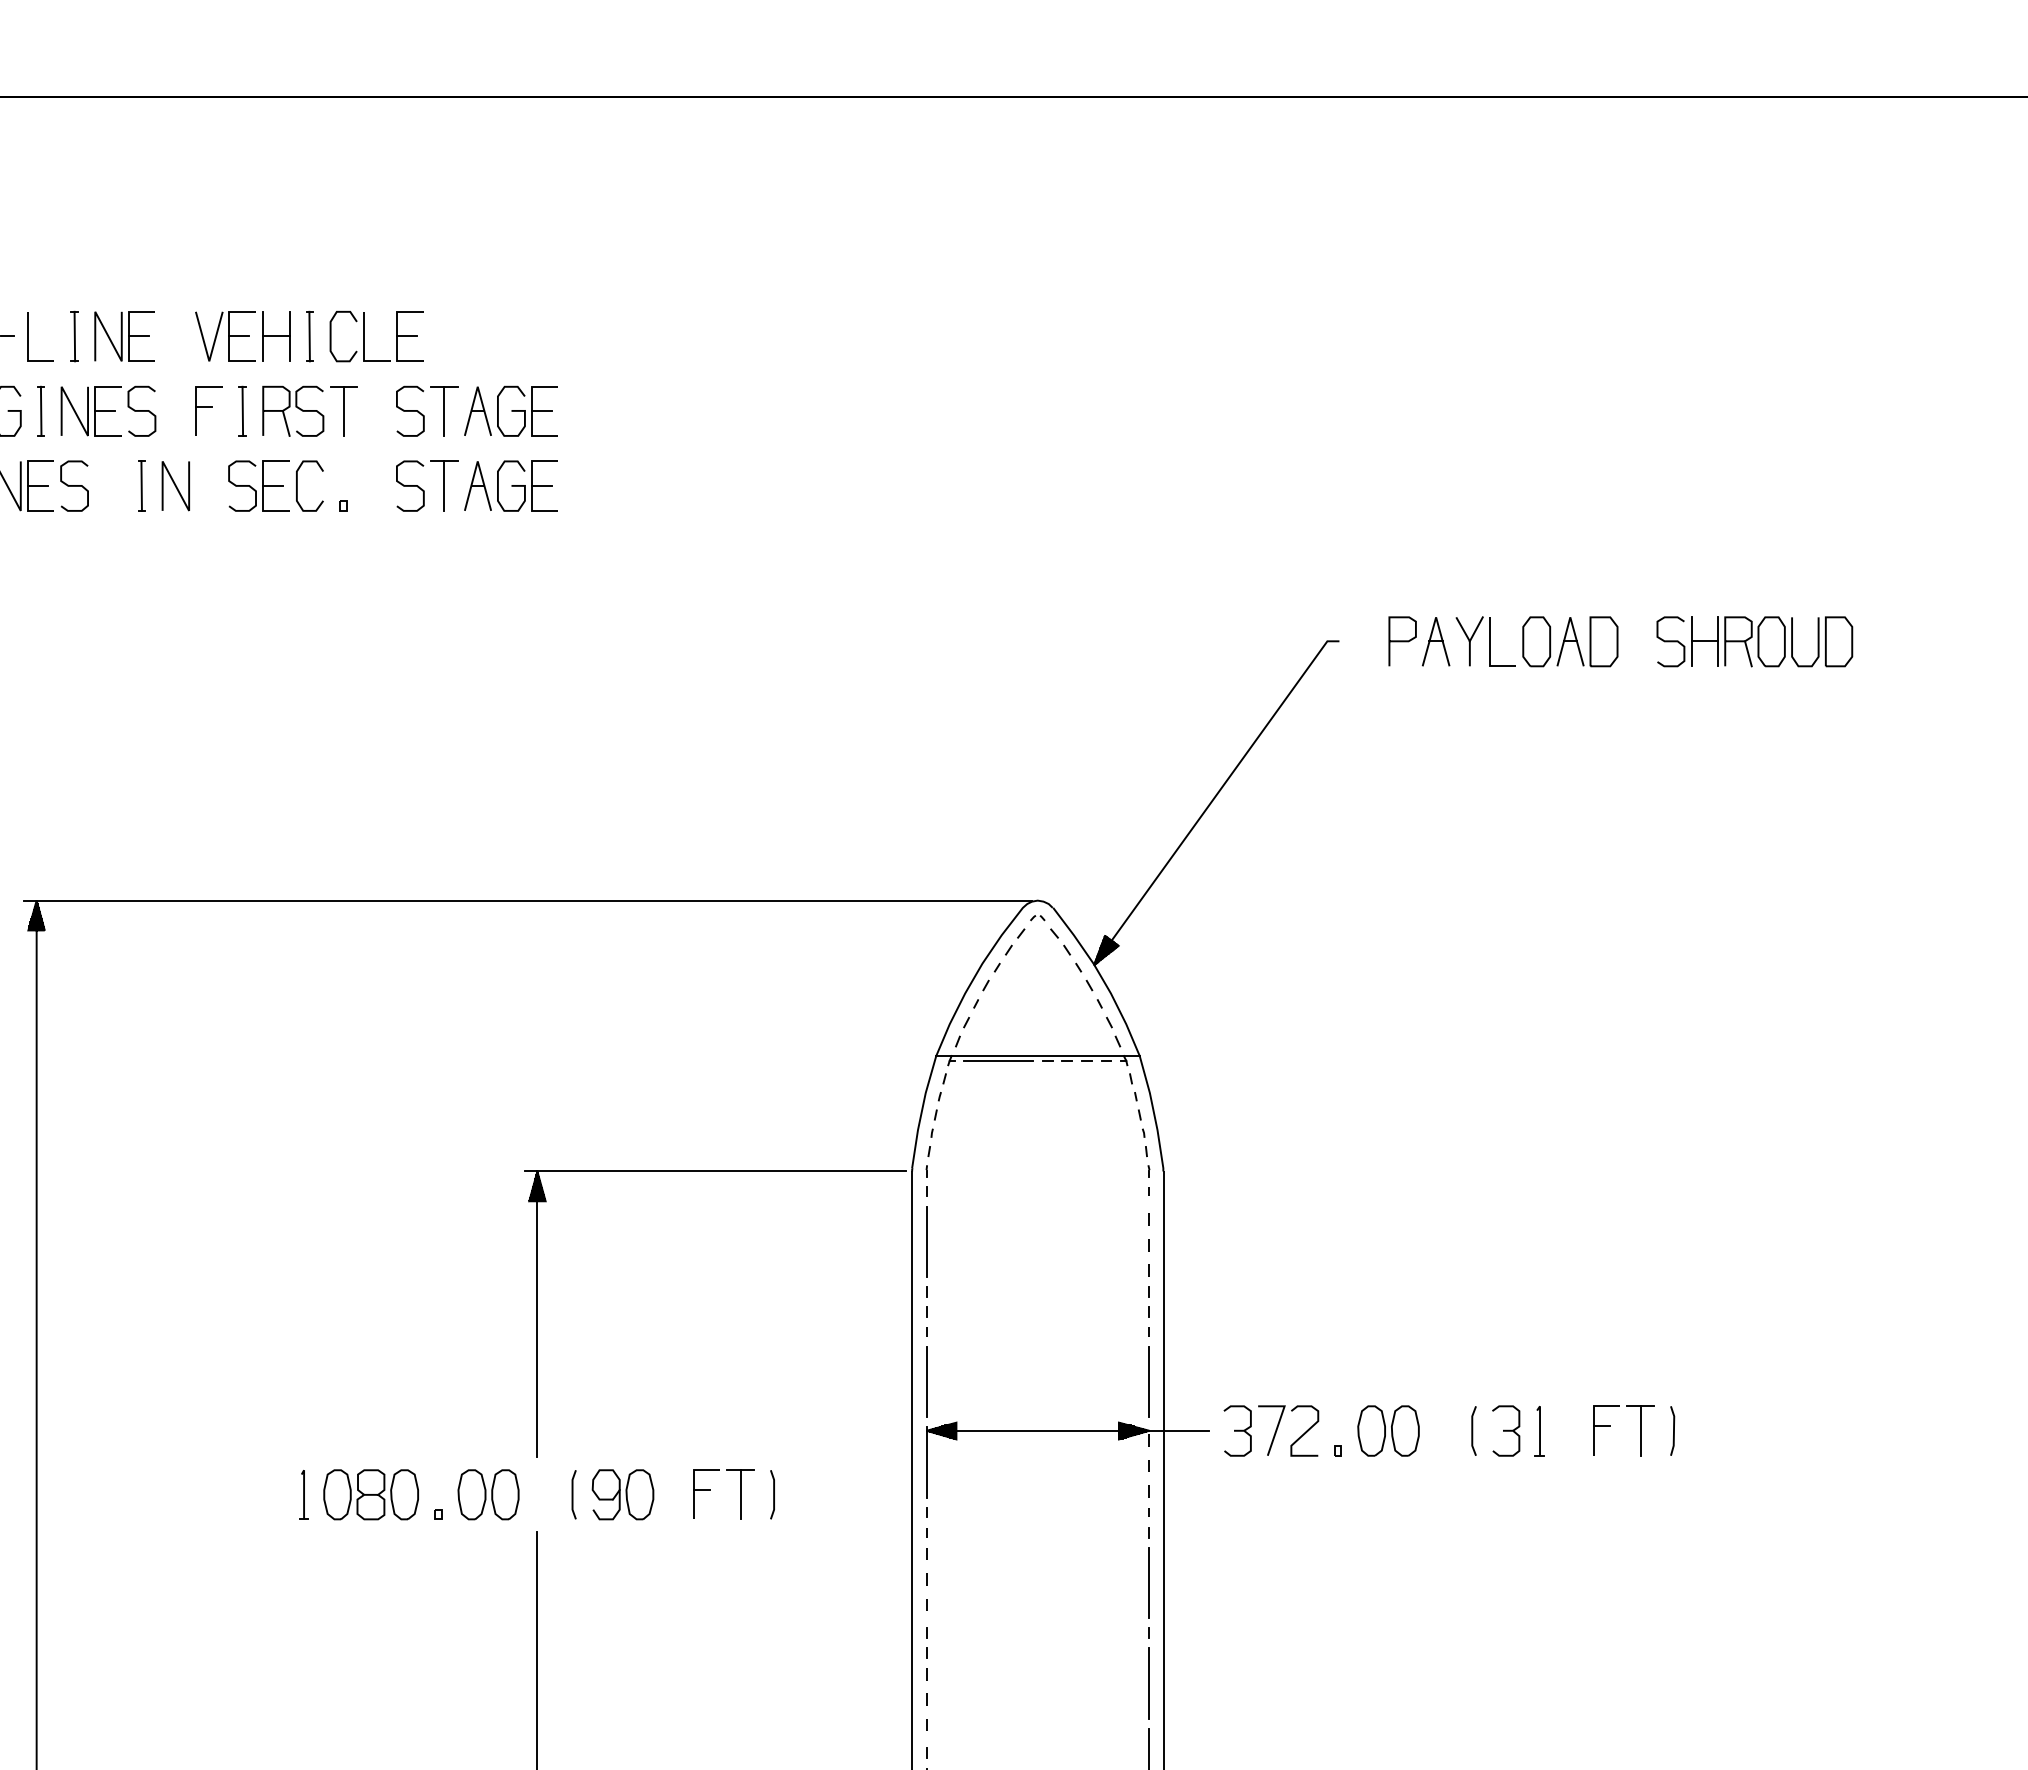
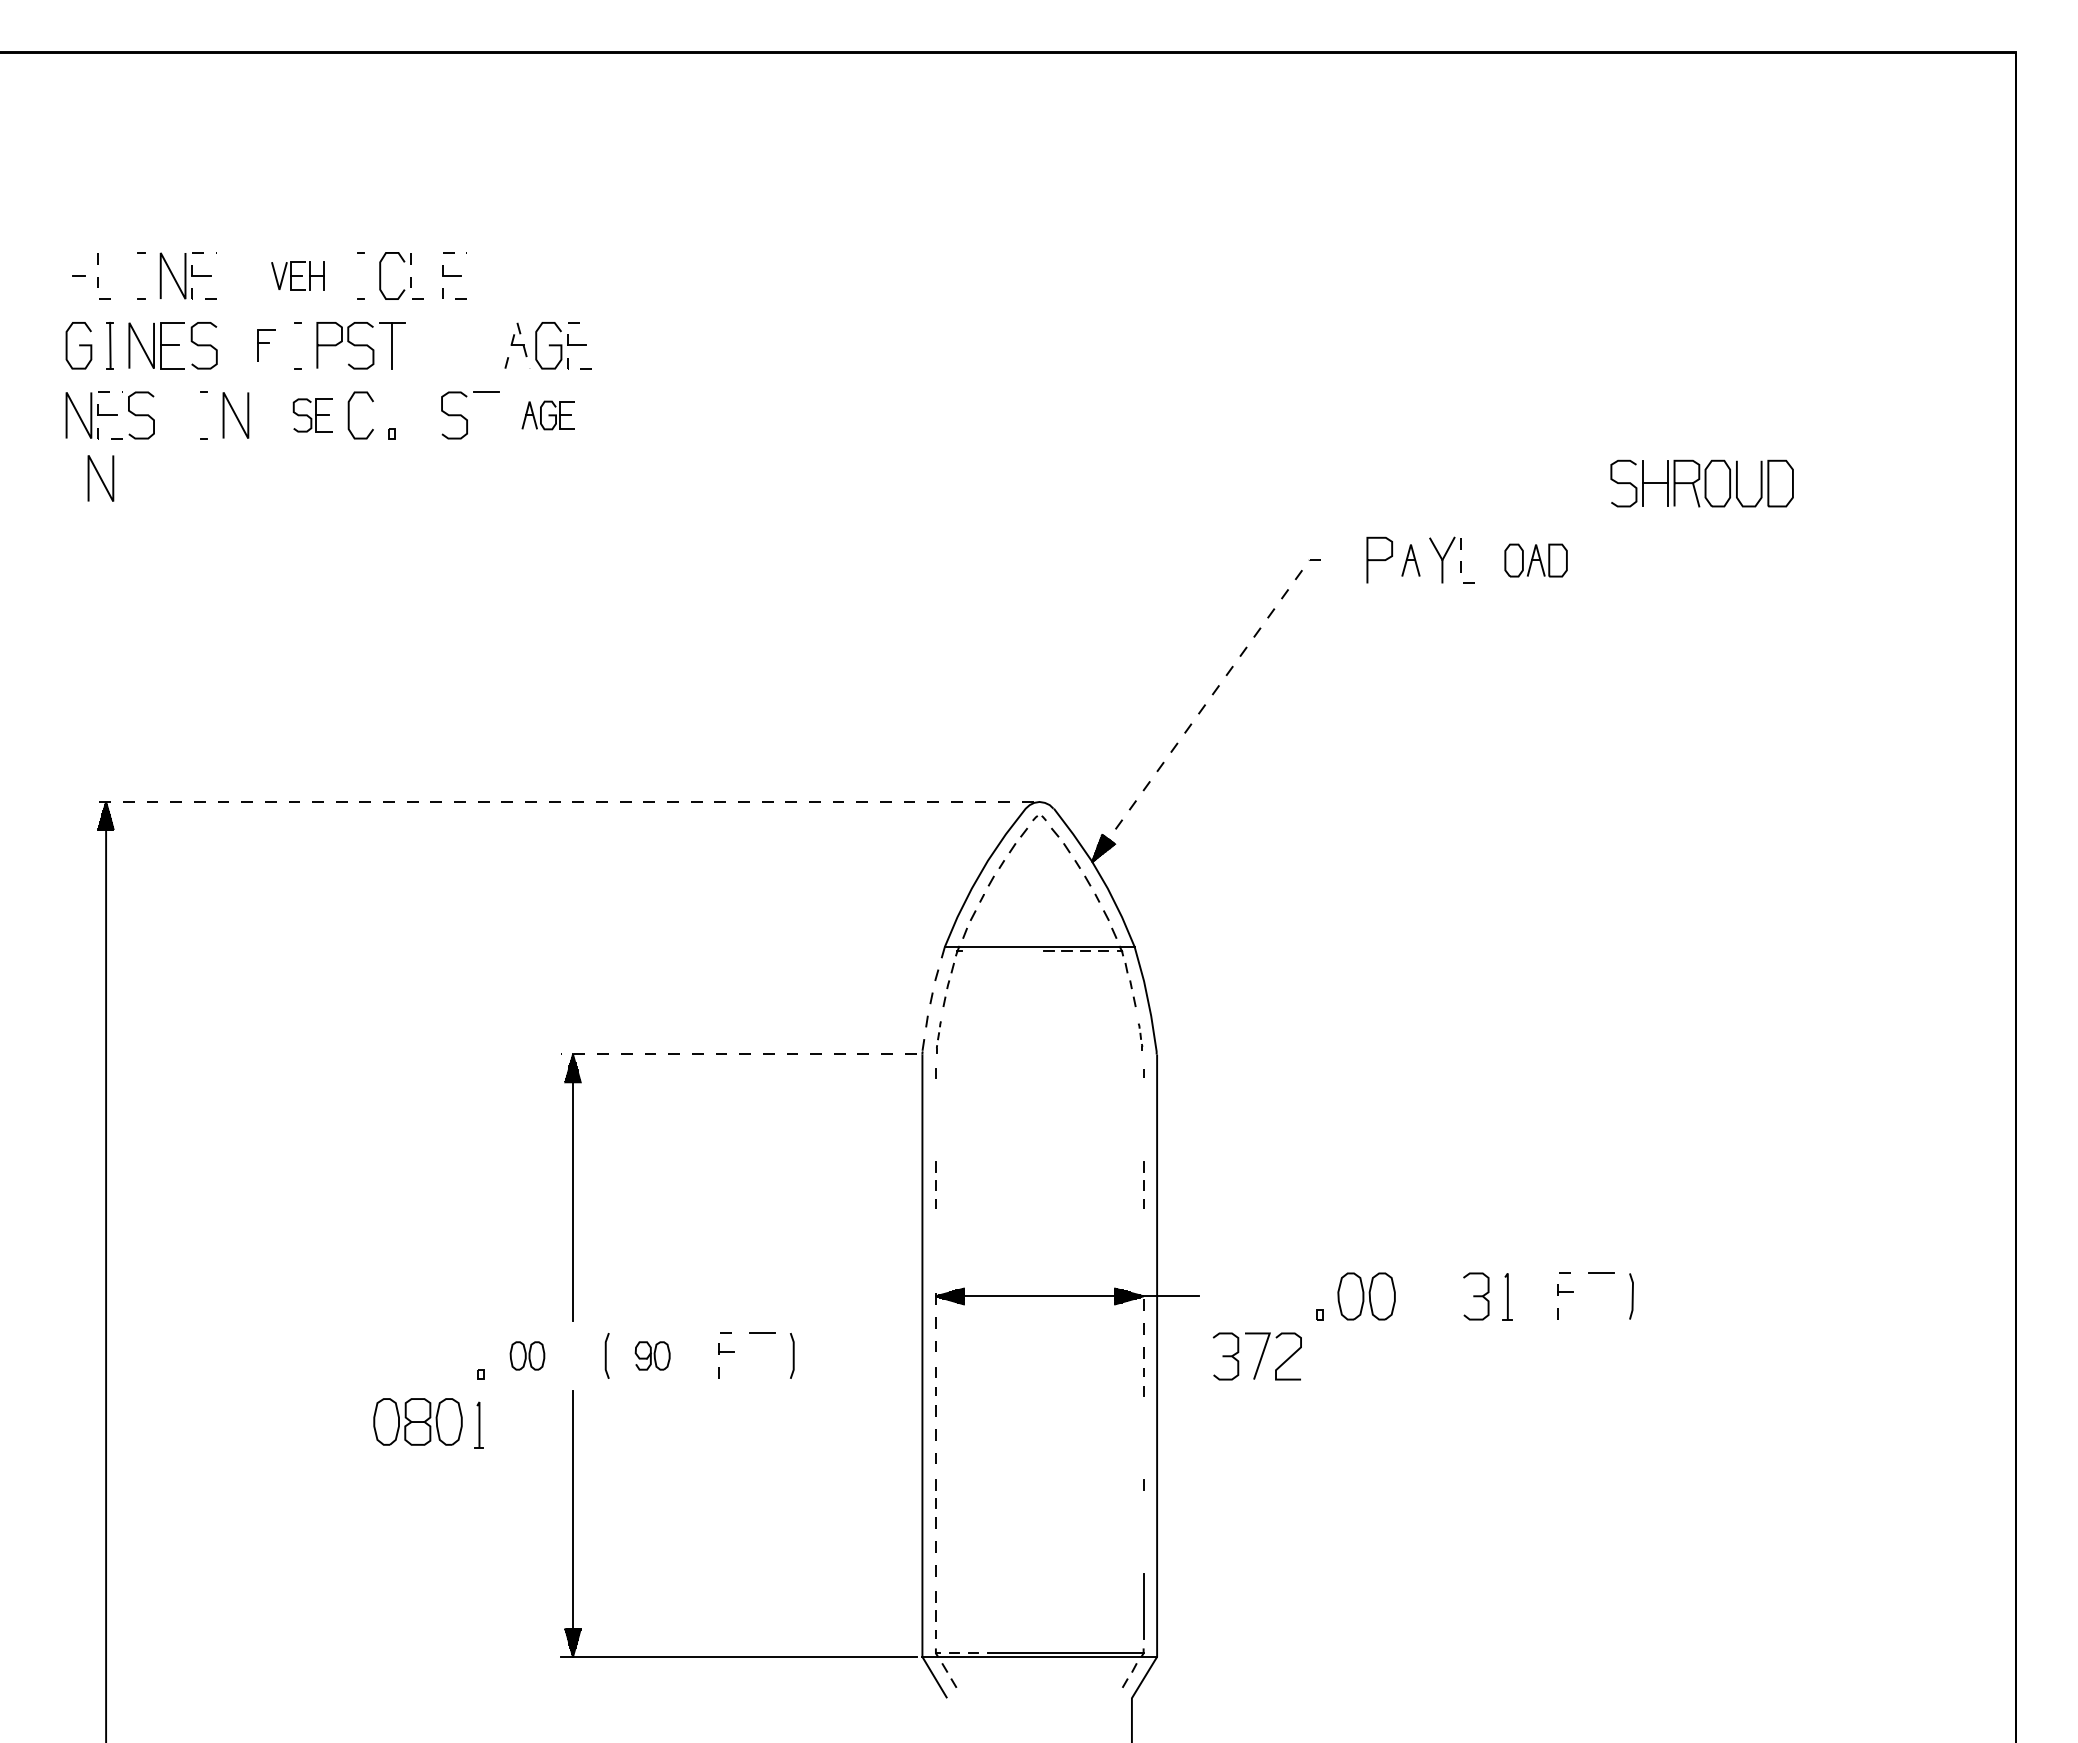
line: (74, 336) -> (141, 275), removed
line: (129, 336) -> (192, 275), solid -> dashed
part: (241, 336) -> (297, 275), size x0.6
line: (309, 336) -> (360, 275), removed
line: (397, 336) -> (442, 275), solid -> dashed
line: (27, 351) -> (97, 289), solid -> dashed
line: (364, 351) -> (411, 289), solid -> dashed
line: (477, 386) -> (517, 322), solid -> dashed
part: (208, 411) -> (266, 345), size x0.7
line: (242, 411) -> (298, 345), removed
part: (427, 411) -> (470, 345), removed
line: (531, 411) -> (567, 345), solid -> dashed
line: (285, 422) -> (338, 356), removed
line: (27, 486) -> (97, 415), solid -> dashed
line: (141, 486) -> (203, 415), removed
part: (258, 486) -> (312, 415), size x0.7
line: (444, 486) -> (486, 415), removed
part: (510, 486) -> (547, 415), size x0.6
line: (30, 553) -> (100, 478), added
part: (1435, 641) -> (1410, 560), size x0.7
part: (1569, 641) -> (1535, 560), size x0.7
part: (1754, 641) -> (1701, 483), moved
line: (1490, 655) -> (1461, 573), solid -> dashed
line: (1214, 797) -> (1204, 705), solid -> dashed
line: (528, 900) -> (564, 801), solid -> dashed
line: (998, 1061) -> (1002, 951), removed
line: (921, 1111) -> (931, 998), solid -> dashed
part: (929, 1152) -> (938, 1036), size x0.7
part: (1146, 1152) -> (1140, 1036), size x0.6
line: (715, 1171) -> (739, 1054), solid -> dashed
line: (926, 1241) -> (935, 1119), removed
line: (1149, 1245) -> (1143, 1123), removed
line: (926, 1381) -> (935, 1250), removed
line: (1149, 1381) -> (1143, 1250), removed
line: (1594, 1417) -> (1558, 1283), solid -> dashed
part: (1270, 1431) -> (1256, 1356), moved
line: (1473, 1431) -> (1445, 1296), removed
line: (1640, 1431) -> (1601, 1296), removed
line: (926, 1462) -> (935, 1325), solid -> dashed
line: (693, 1481) -> (718, 1343), solid -> dashed
part: (303, 1494) -> (478, 1424), moved
part: (370, 1494) -> (417, 1421), moved
part: (488, 1494) -> (527, 1355), size x0.6
part: (622, 1494) -> (652, 1355), size x0.6
line: (740, 1494) -> (762, 1355), removed
line: (1149, 1582) -> (1143, 1437), removed
line: (1149, 1683) -> (1143, 1531), removed

